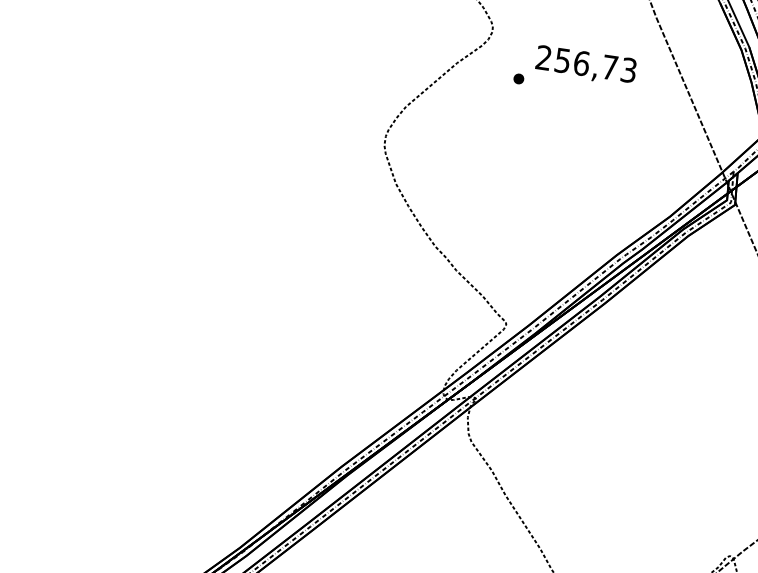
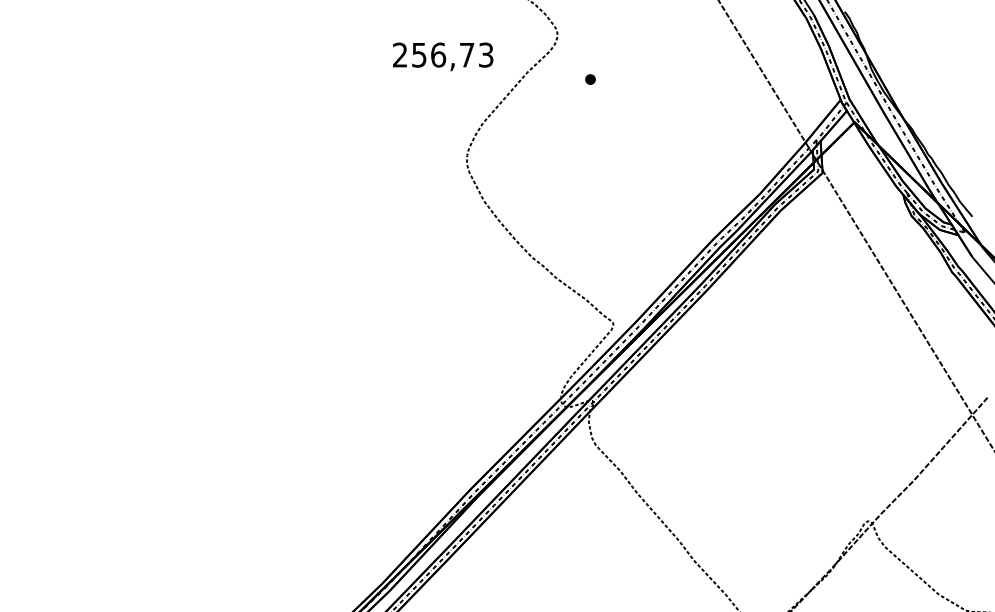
text: (586, 65) -> (443, 56), moved

